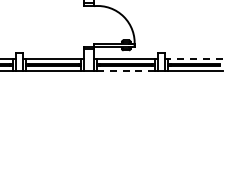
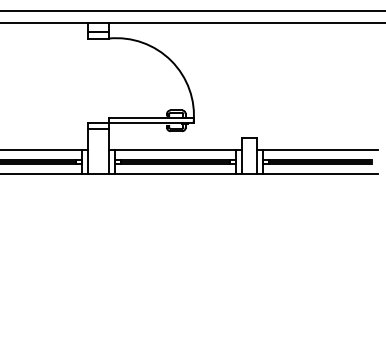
line: (194, 59) -> (319, 150), dashed -> solid
line: (125, 70) -> (174, 173), dashed -> solid

